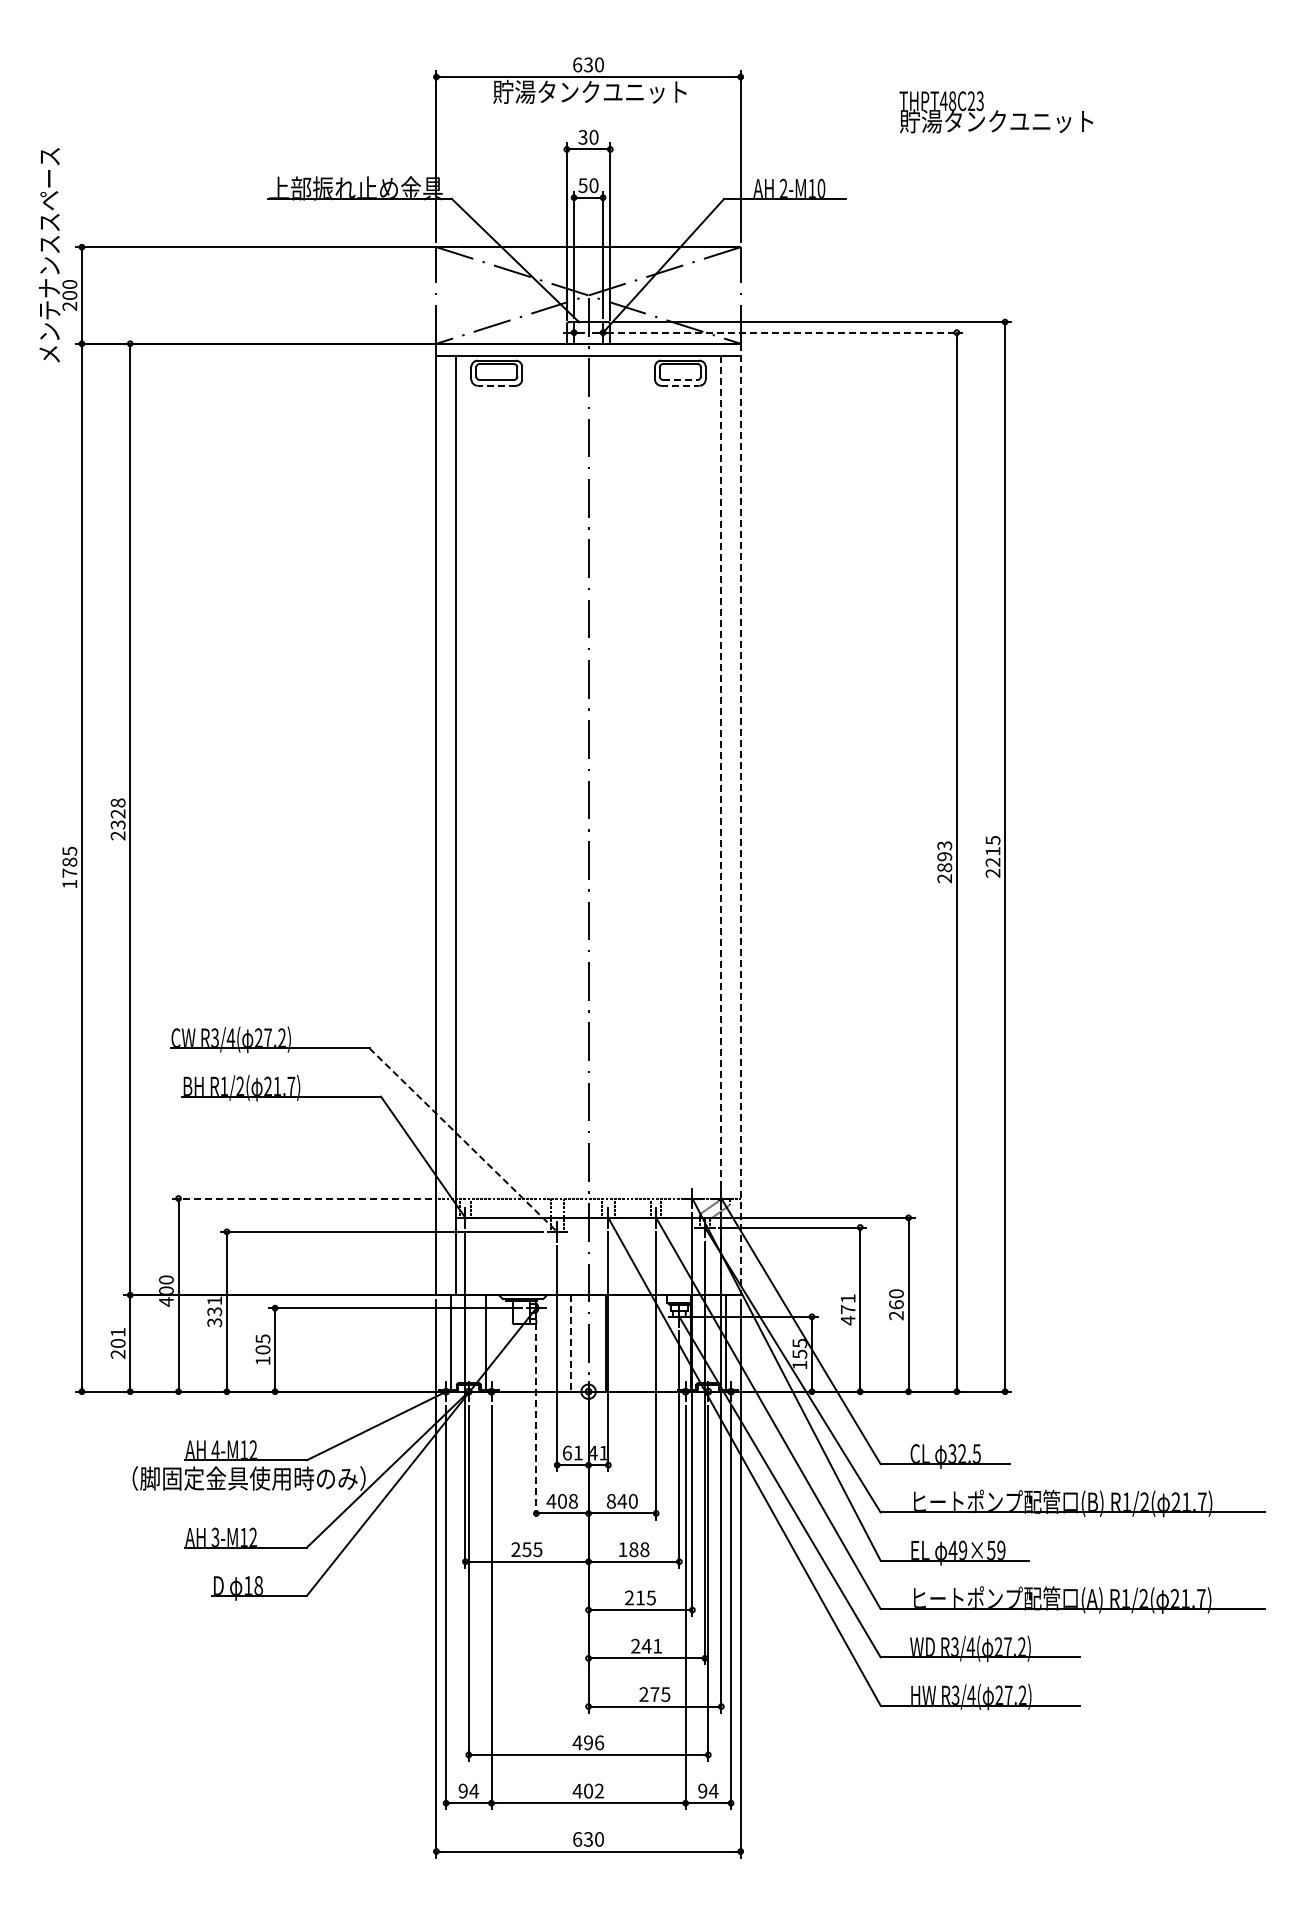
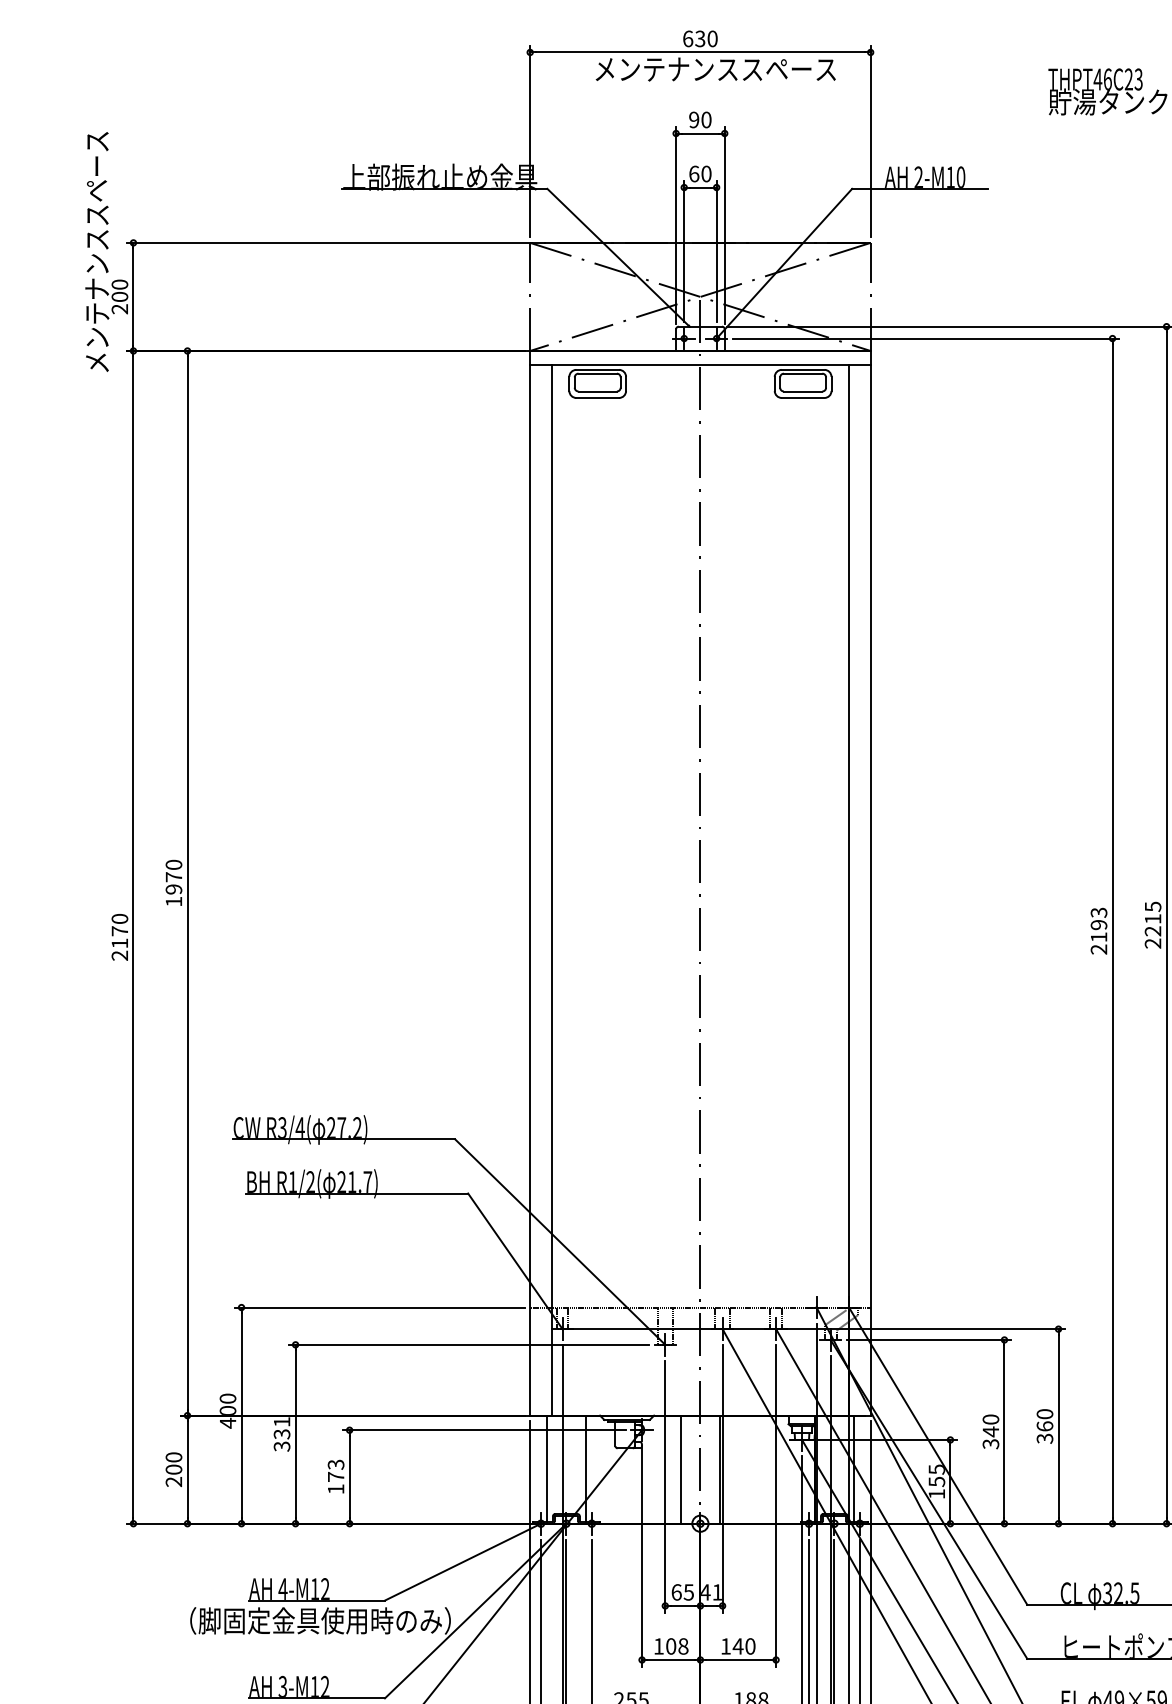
text: (601, 91) -> (714, 68), 貯湯タンクユニット -> メンテナンススペース
text: (952, 100) -> (1107, 78), THPT48C23 -> THPT46C23
text: (582, 137) -> (693, 120), 30 -> 90
text: (582, 185) -> (693, 173), 50 -> 60
line: (790, 332) -> (926, 338), dashed -> solid
line: (680, 379) -> (803, 390), dashed -> solid
line: (496, 385) -> (597, 397), dashed -> solid
line: (680, 385) -> (803, 397), dashed -> solid
text: (117, 819) -> (173, 883), 2328 -> 1970
line: (740, 819) -> (870, 883), dashed -> solid
line: (721, 826) -> (849, 891), dashed -> solid
text: (69, 867) -> (119, 937), 1785 -> 2170
text: (944, 867) -> (1098, 937), 2893 -> 2193
line: (463, 1140) -> (560, 1242), dashed -> solid
line: (302, 1198) -> (380, 1307), dashed -> solid
text: (847, 1309) -> (990, 1431), 471 -> 340
text: (896, 1315) -> (1045, 1438), 260 -> 360
text: (117, 1332) -> (173, 1457), 201 -> 200
line: (570, 1343) -> (680, 1469), dashed -> solid
text: (262, 1344) -> (335, 1470), 105 -> 173
line: (536, 1421) -> (642, 1557), dashed -> solid
text: (577, 1452) -> (688, 1591), 61 -> 65
text: (551, 1501) -> (658, 1646), 408 -> 108
text: (610, 1501) -> (724, 1646), 840 -> 140

